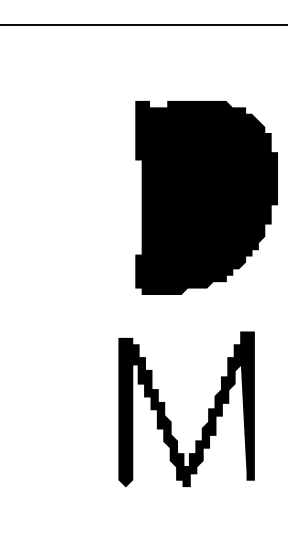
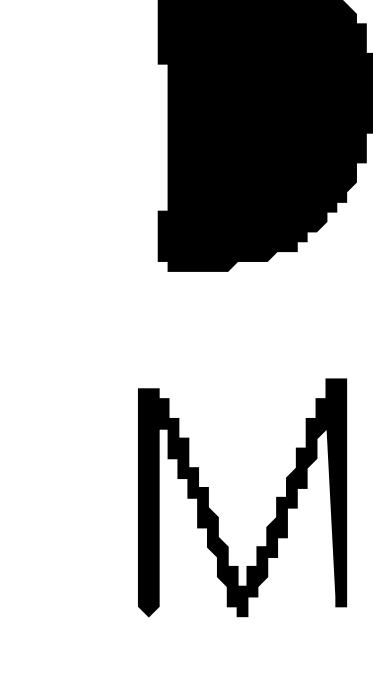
part: (171, 421) -> (219, 516), moved

